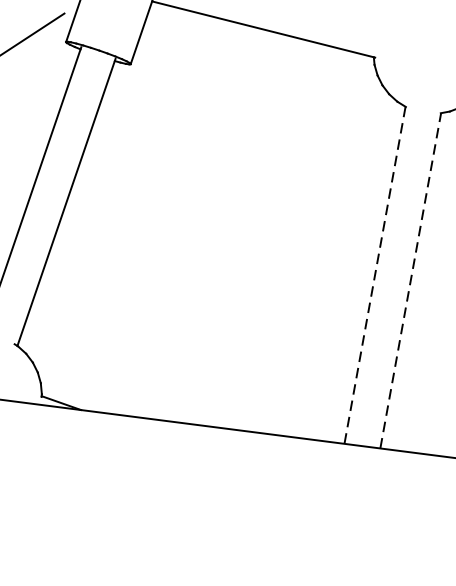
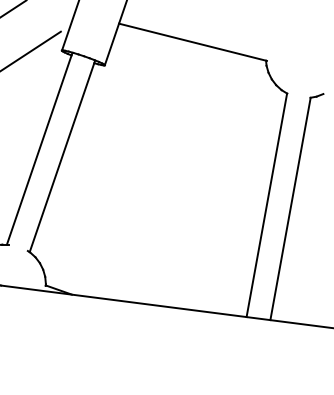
line: (374, 275) -> (266, 205), dashed -> solid
line: (410, 280) -> (290, 208), dashed -> solid

